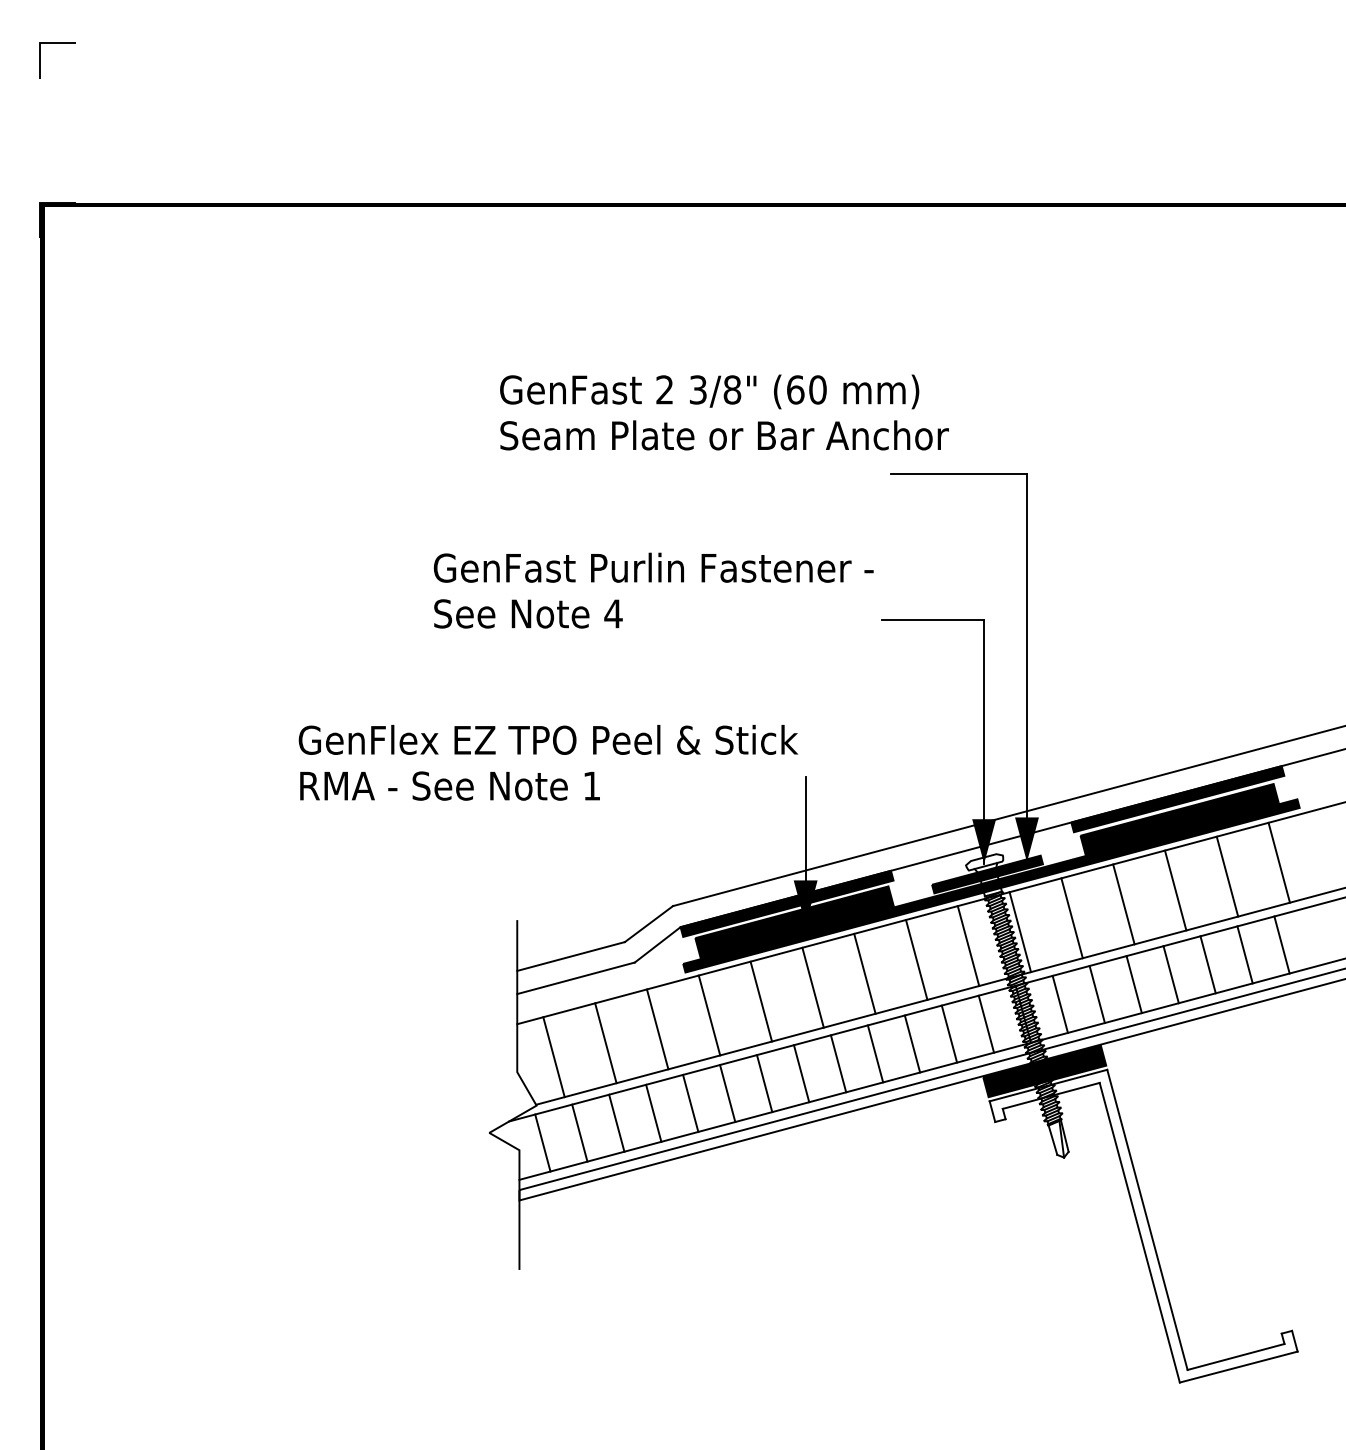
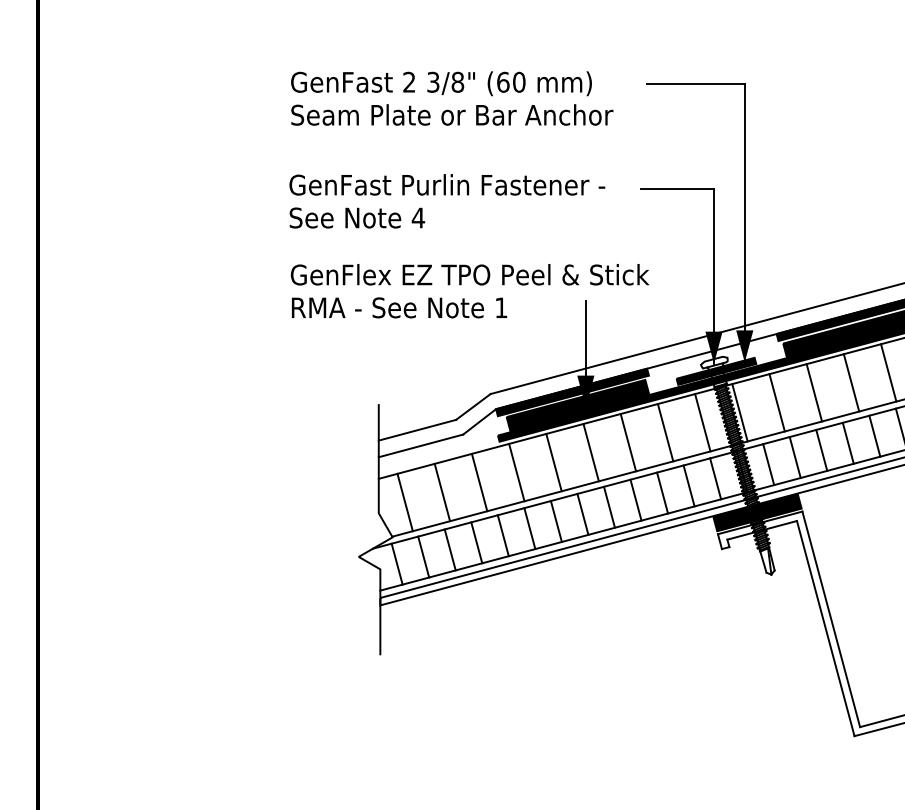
text: (724, 412) -> (452, 98), moved
text: (653, 590) -> (447, 201), moved
text: (548, 762) -> (470, 290), moved

